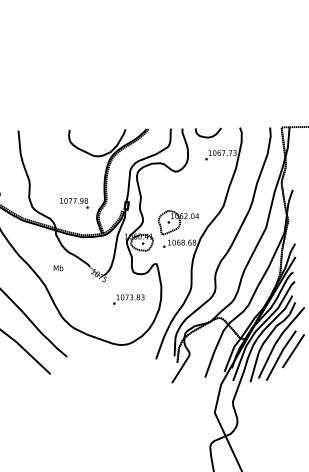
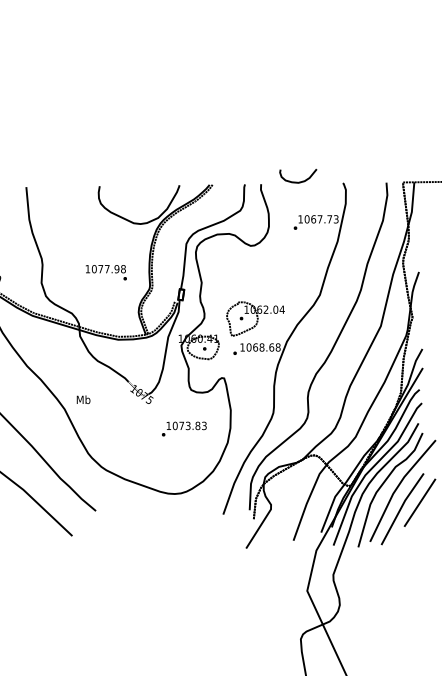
curve: (207, 136) -> (296, 181), moved
text: (74, 203) -> (106, 272), moved
text: (58, 268) -> (83, 400), moved

